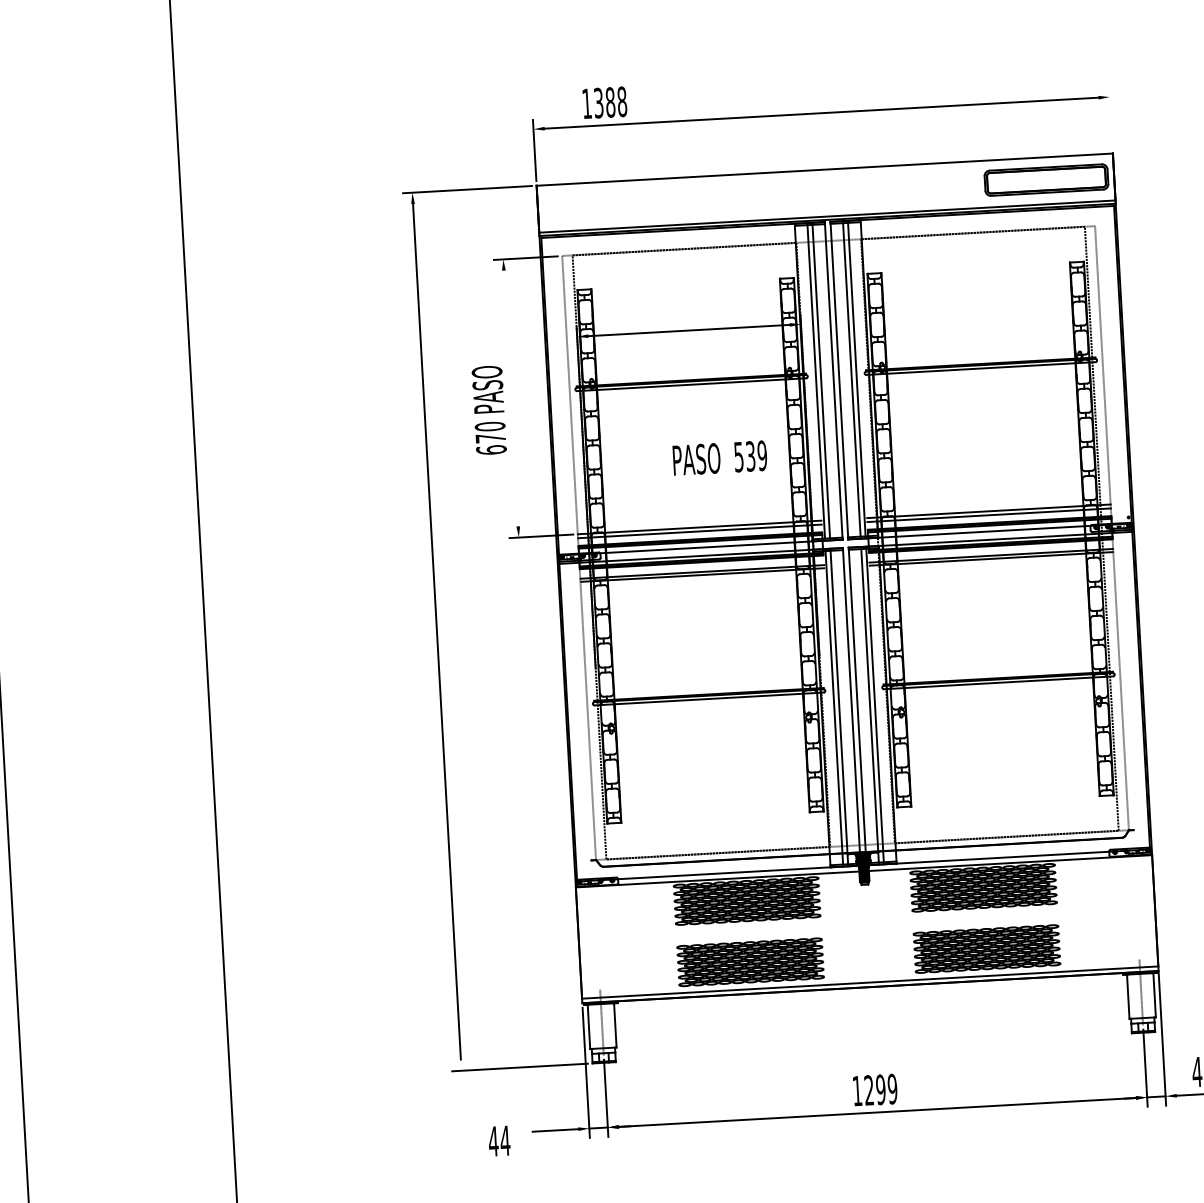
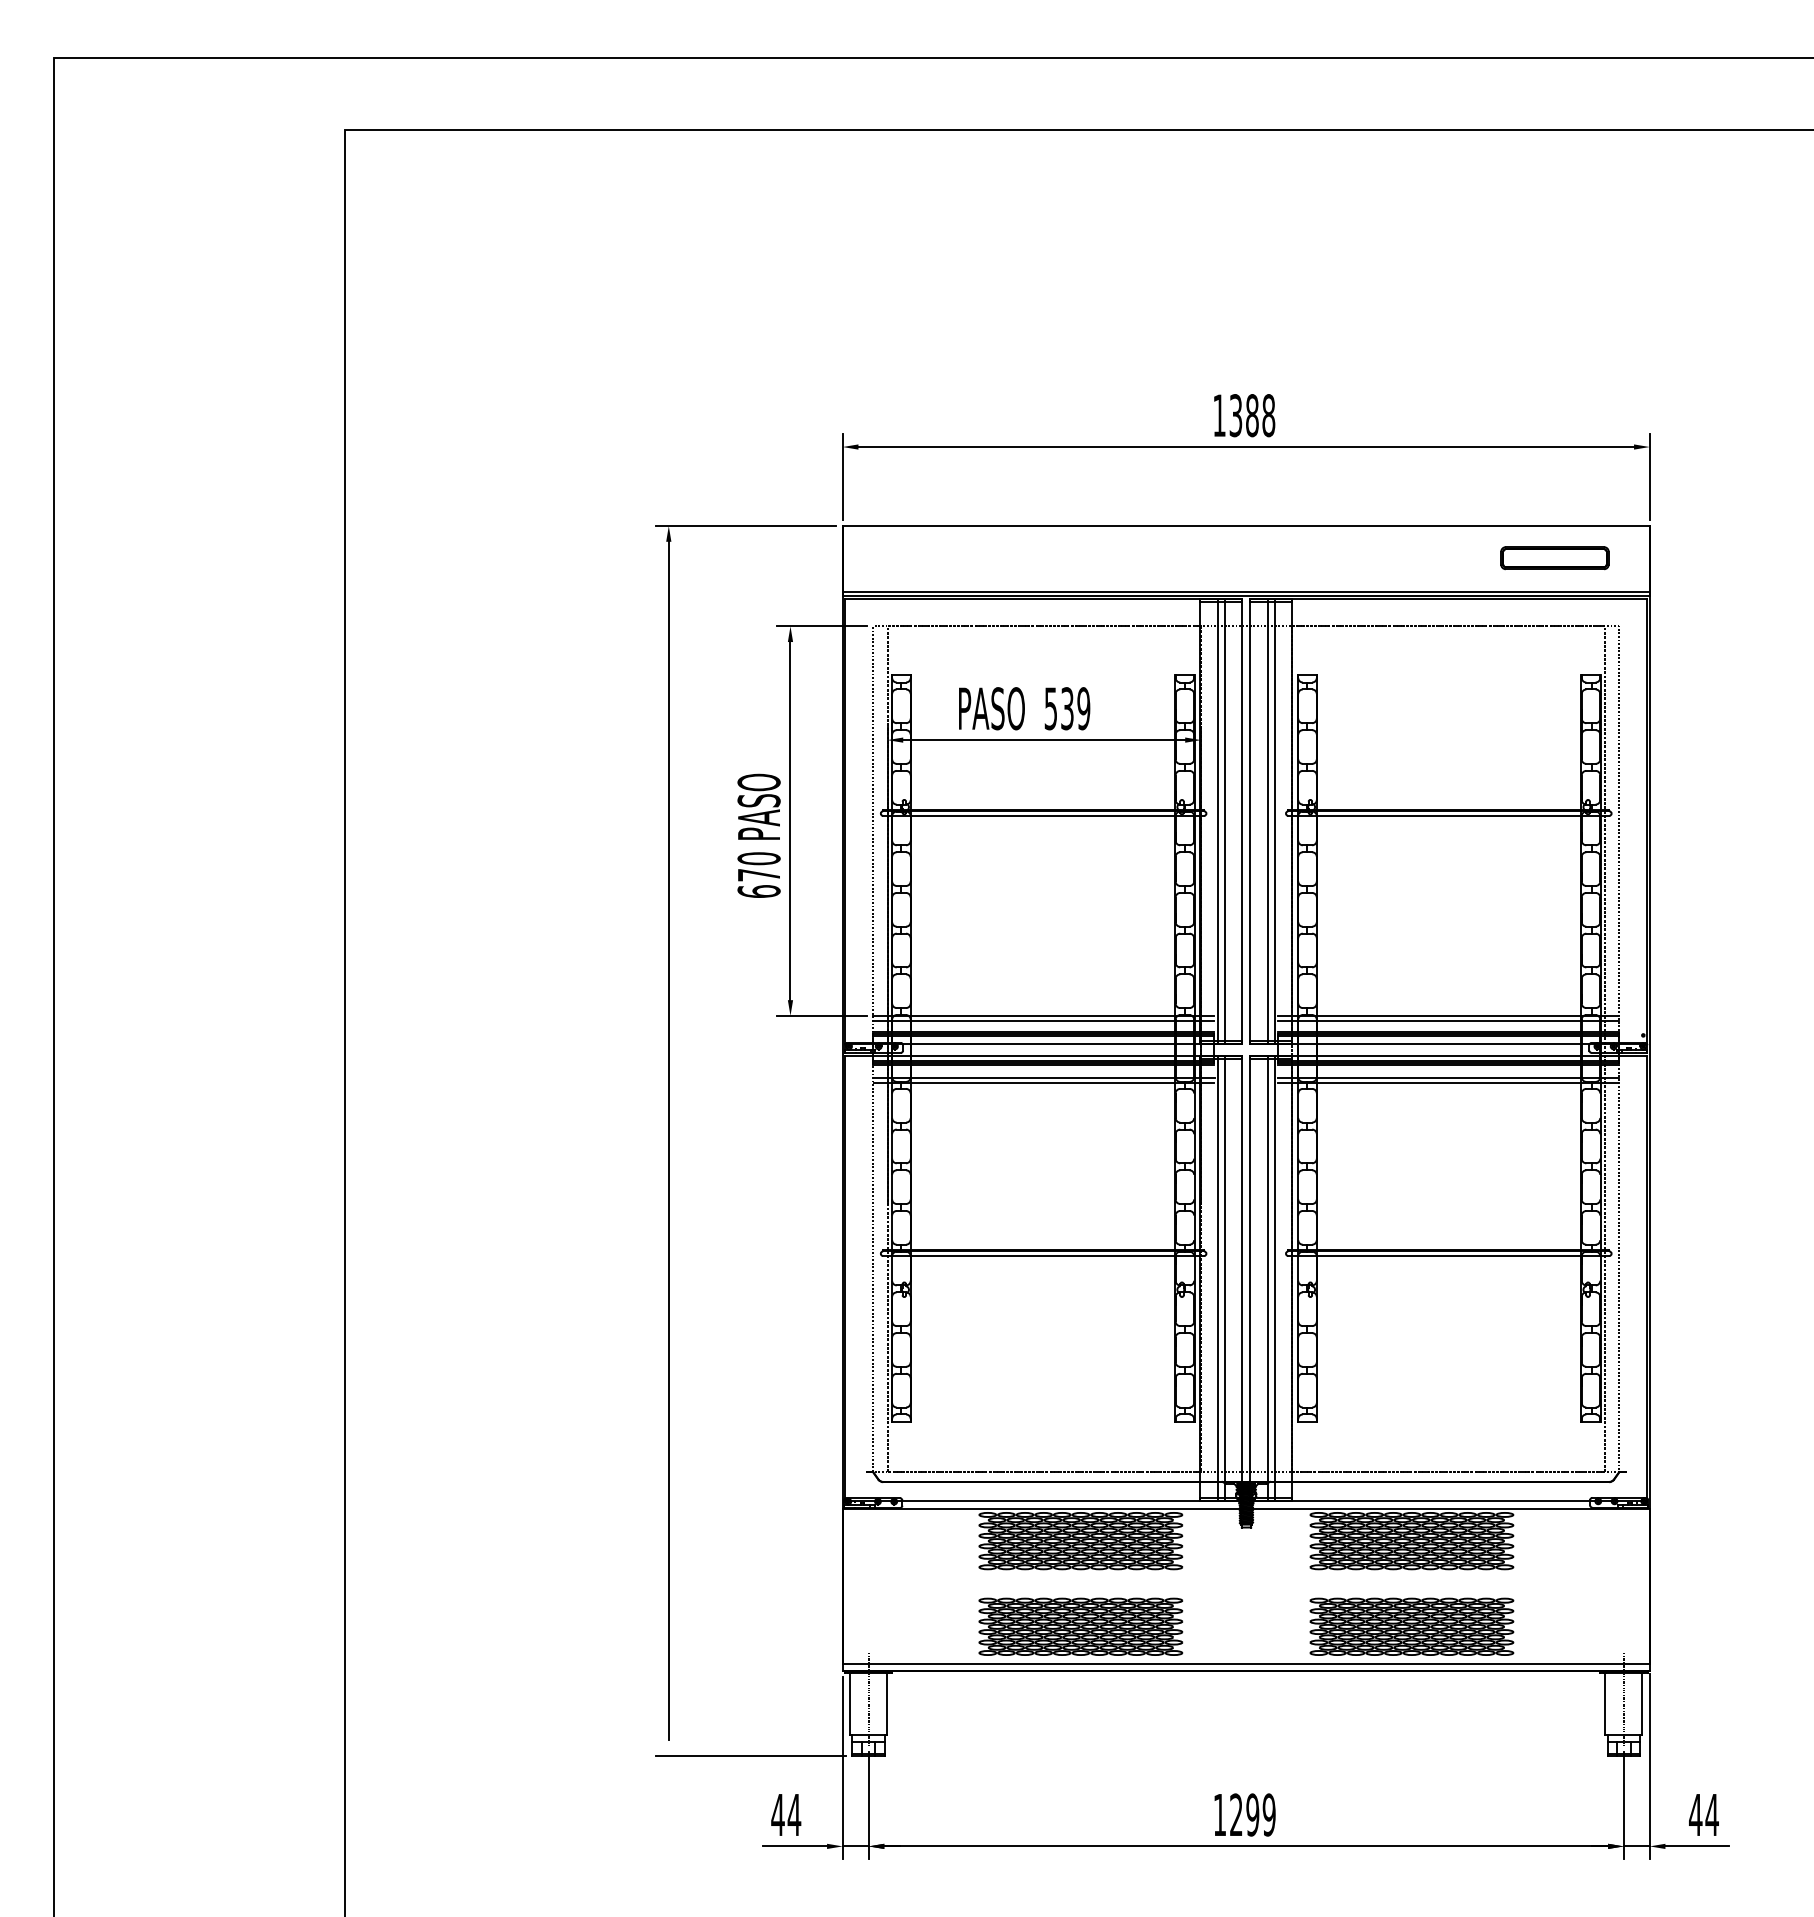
text: (604, 102) -> (1244, 415), moved
line: (1110, 118) -> (1649, 476), added
part: (1046, 180) -> (1554, 558), size x0.62
line: (511, 398) -> (790, 821), added
text: (720, 458) -> (1024, 708), moved
text: (499, 1140) -> (786, 1814), moved

